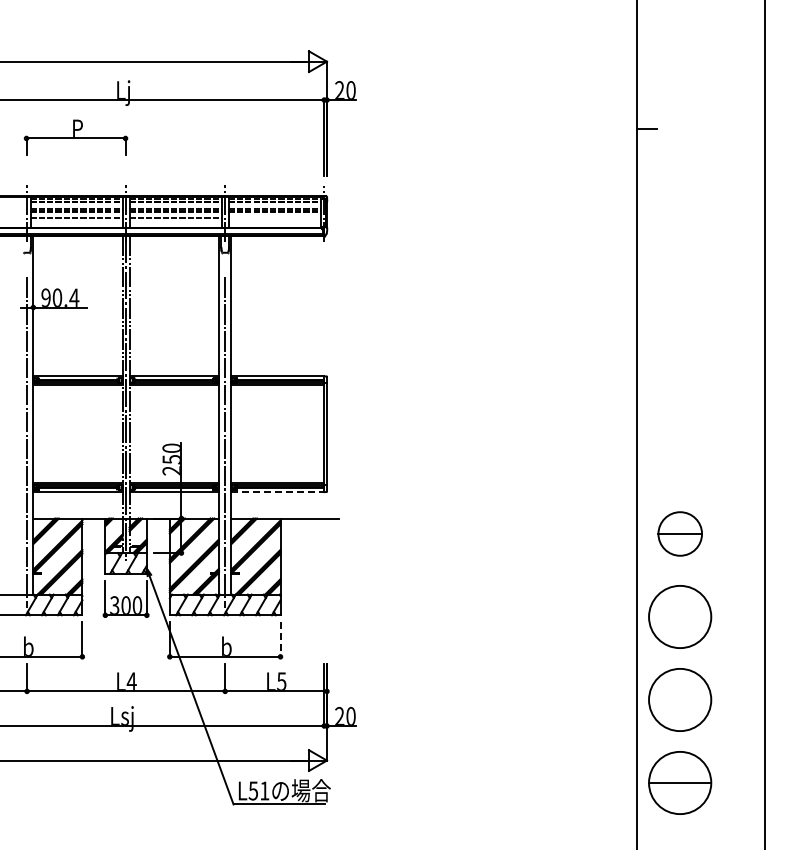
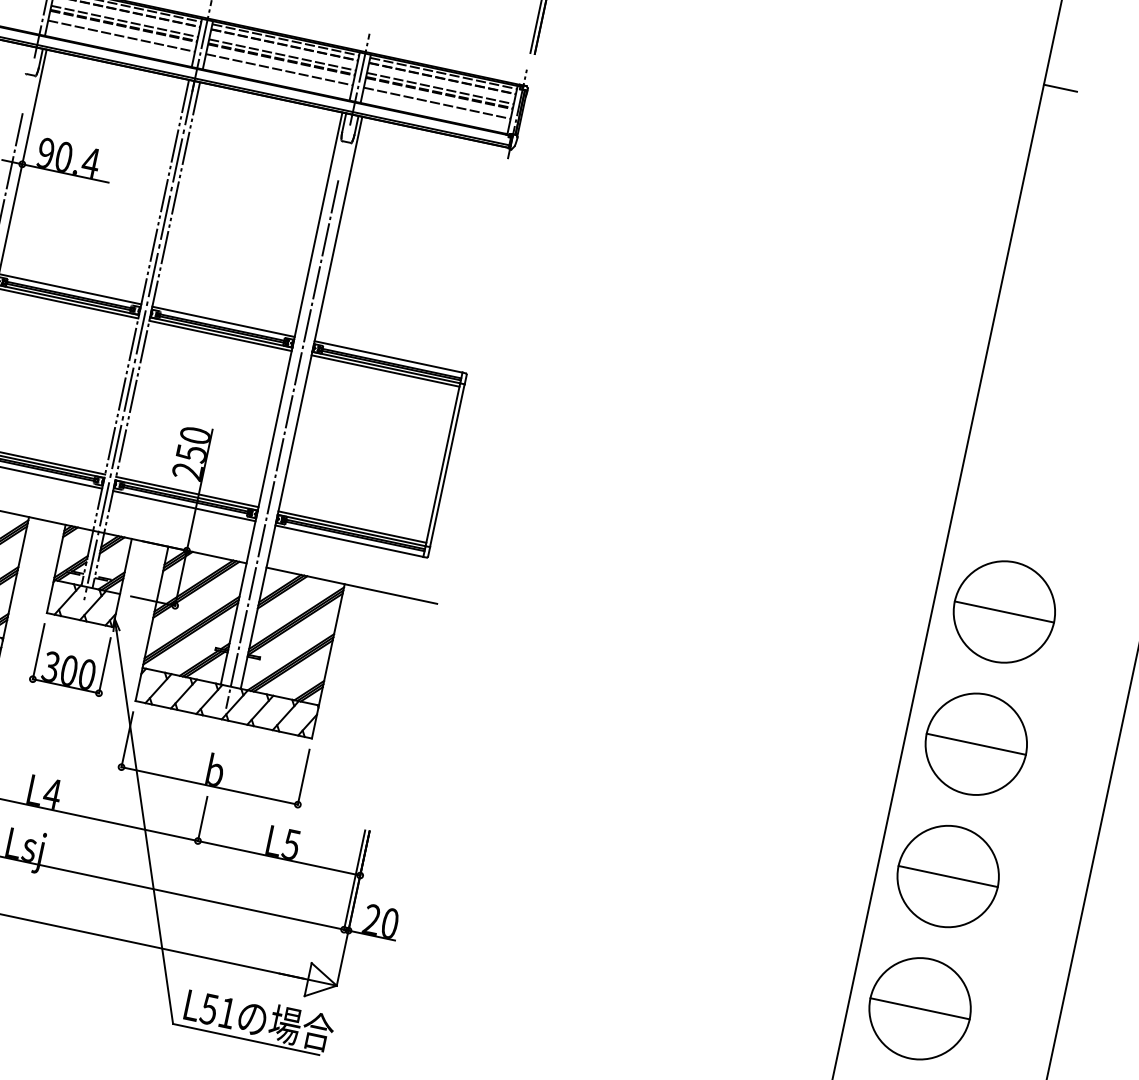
line: (274, 217) -> (437, 102), added
part: (680, 450) -> (1005, 611), added
line: (278, 492) -> (350, 542), dashed -> solid
part: (680, 533) -> (977, 743), size x1.43
line: (680, 616) -> (948, 875), added
line: (280, 640) -> (303, 778), dashed -> solid
line: (680, 699) -> (920, 1008), added

